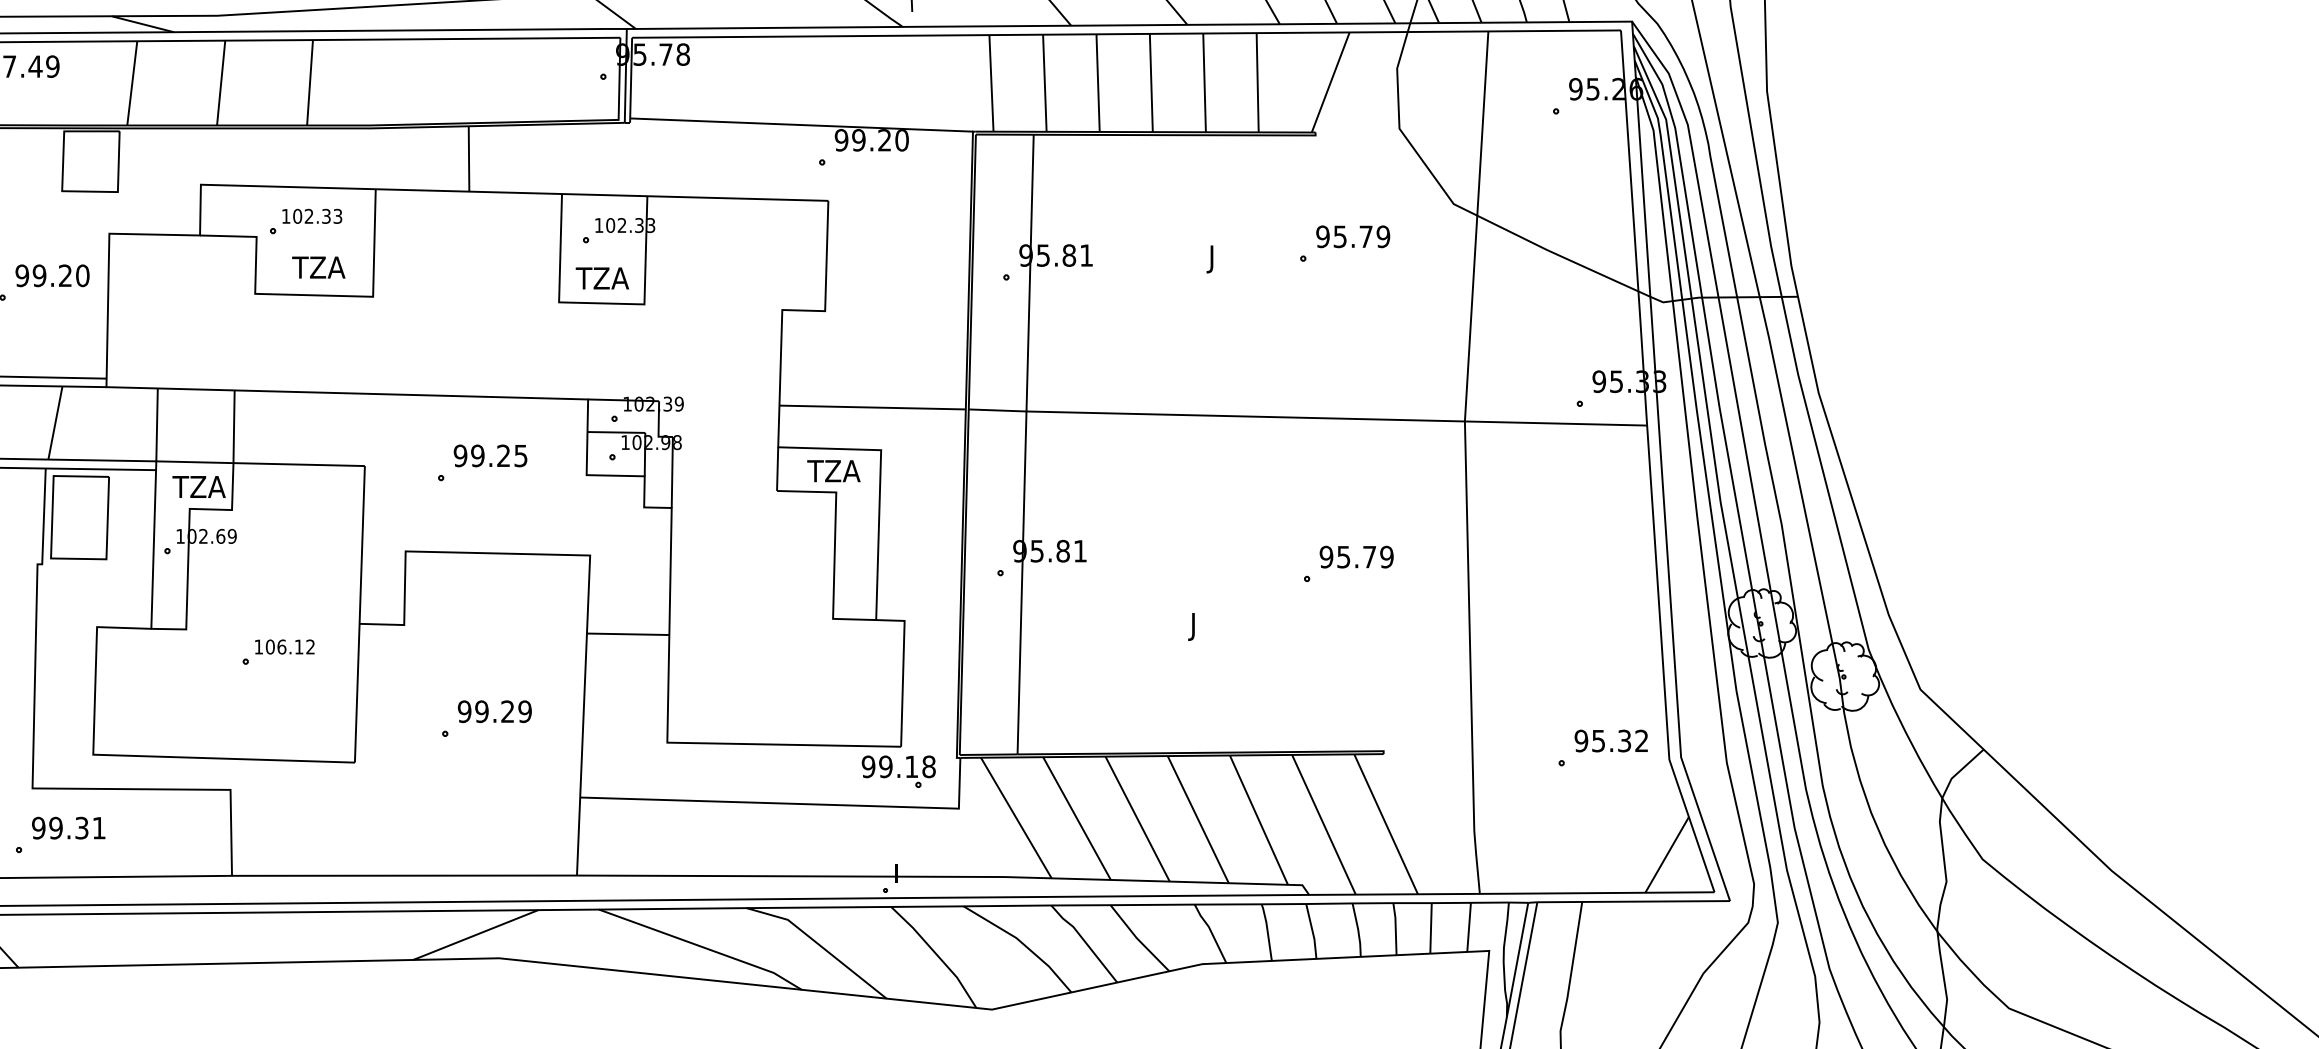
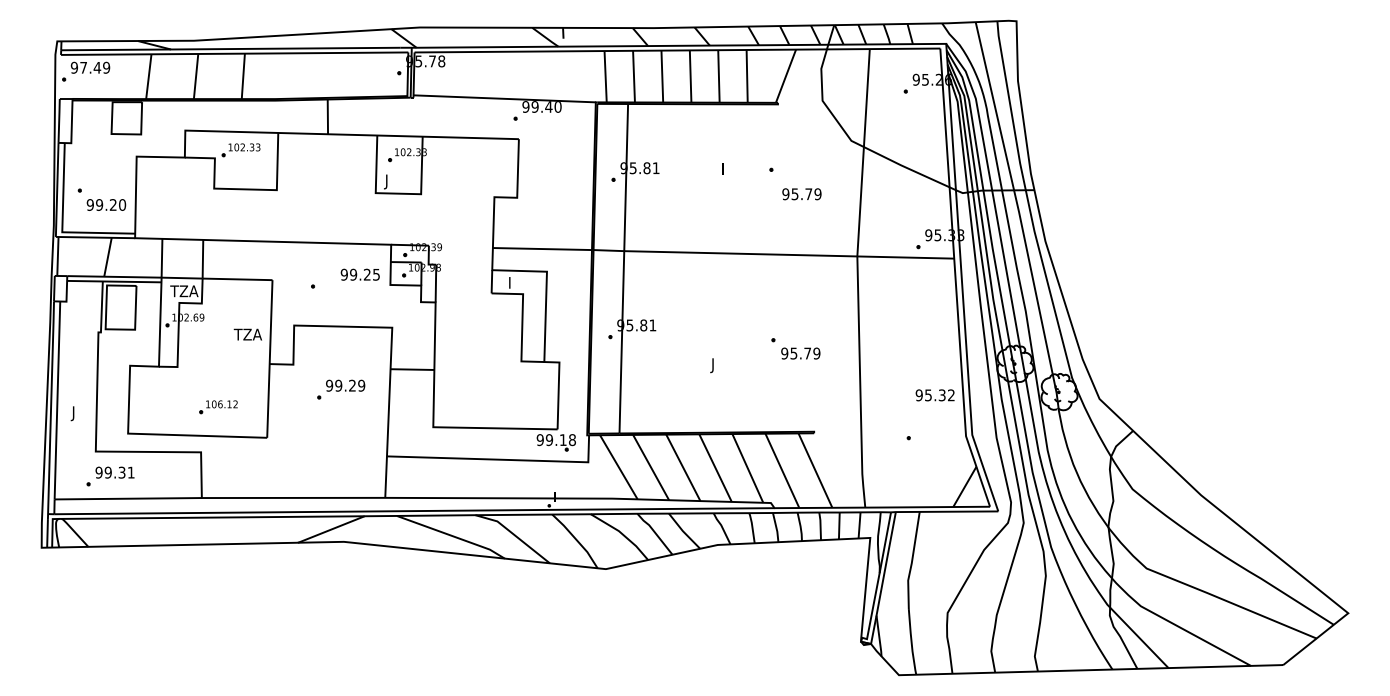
text: (884, 139) -> (548, 106), 99.20 -> 99.40
text: (1352, 237) -> (801, 194), moved
text: (1209, 257) -> (721, 169), J -> I
text: (317, 267) -> (247, 334), moved
text: (52, 274) -> (106, 204), moved
text: (601, 280) -> (398, 181), TZA -> J
text: (489, 455) -> (359, 274), moved
text: (833, 470) -> (521, 282), TZA -> I
text: (1356, 556) -> (800, 353), moved
part: (278, 652) -> (218, 407), moved
part: (487, 718) -> (341, 389), moved
text: (1610, 741) -> (934, 395), moved

